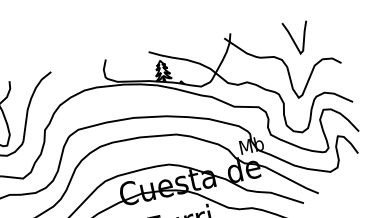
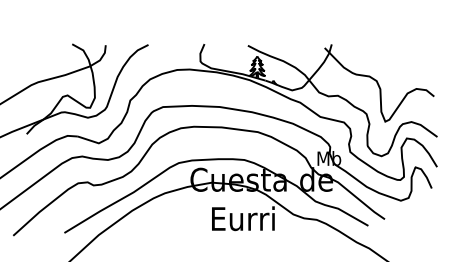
curve: (293, 38) -> (392, 62), removed

